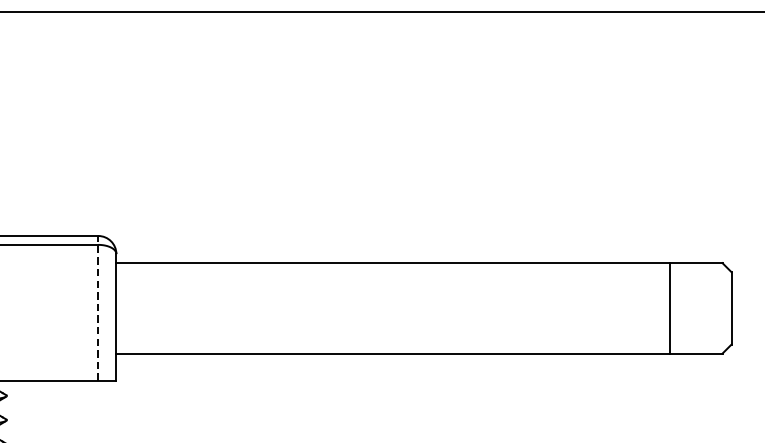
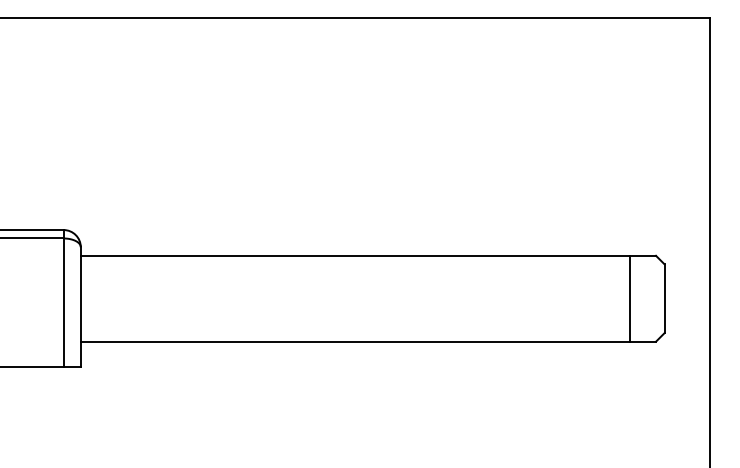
line: (98, 308) -> (63, 298), dashed -> solid
line: (670, 308) -> (630, 298), moved

